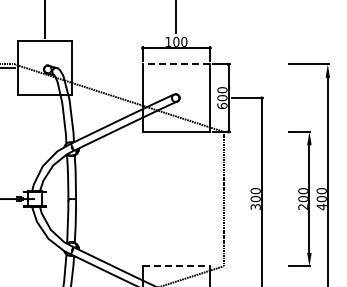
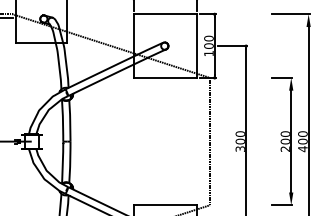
line: (176, 64) -> (165, 14), dashed -> solid
text: (222, 106) -> (209, 54), 600 -> 100
line: (176, 266) -> (165, 205), dashed -> solid

